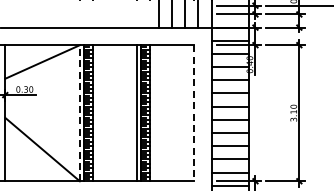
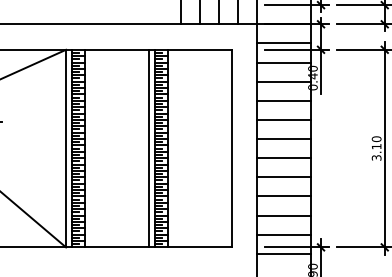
line: (79, 112) -> (65, 147), dashed -> solid
line: (194, 113) -> (232, 148), dashed -> solid

